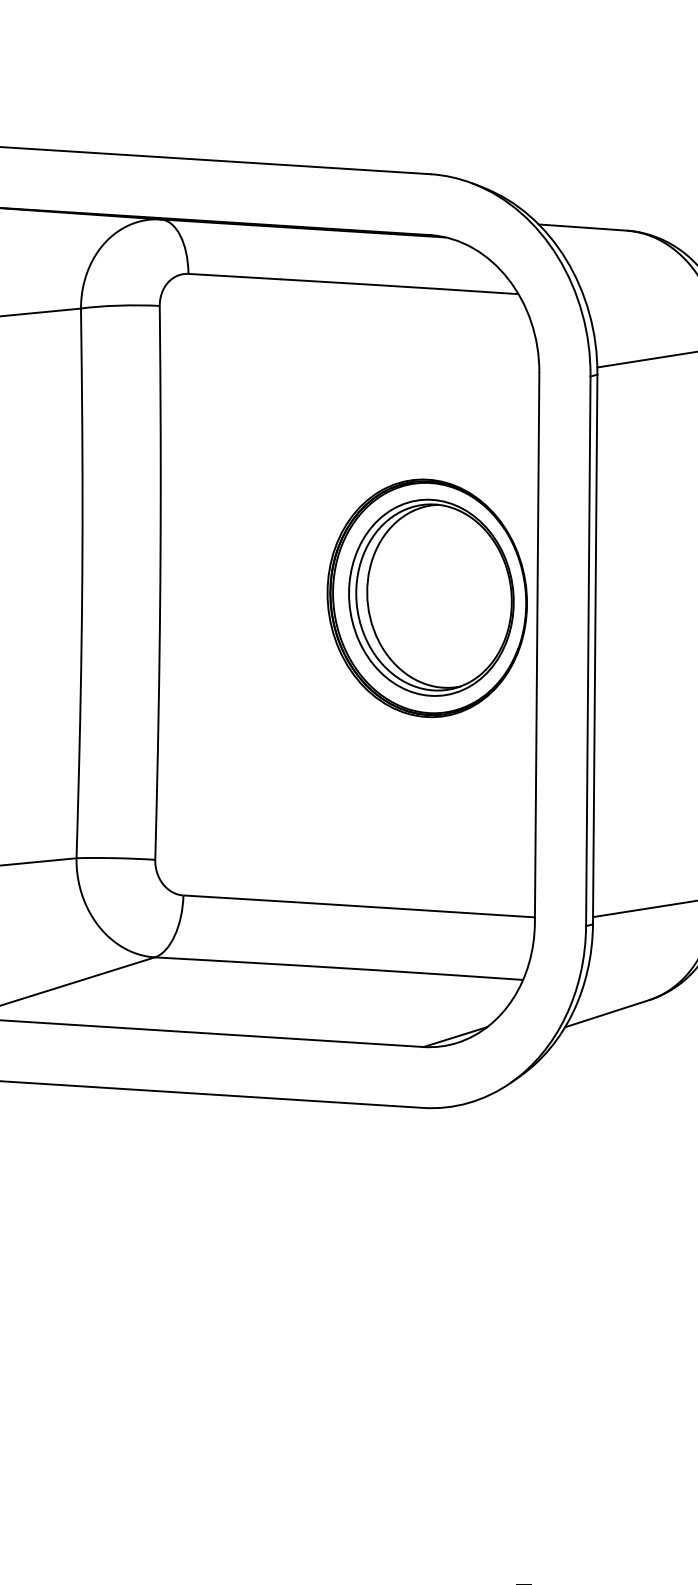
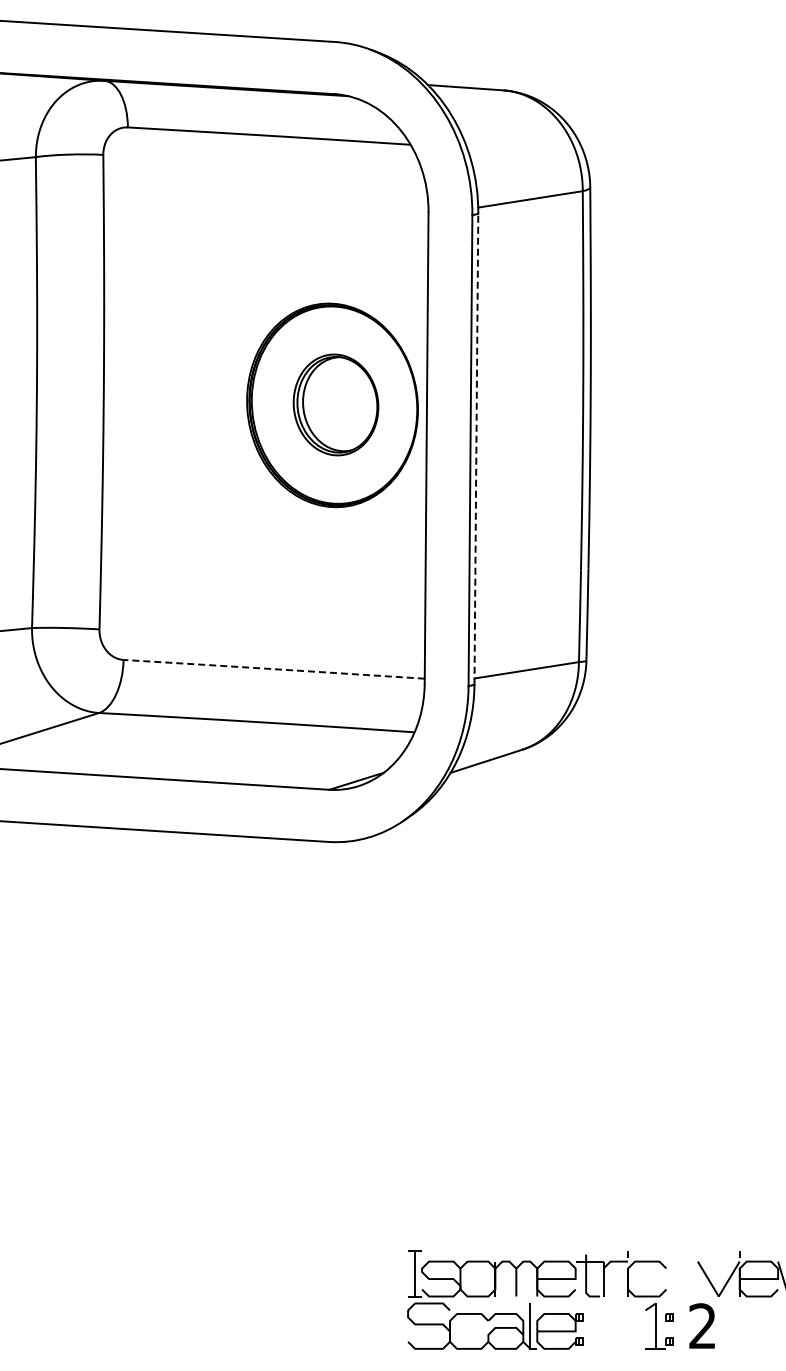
part: (430, 597) -> (335, 404), size x0.6
line: (595, 648) -> (476, 448), solid -> dashed
line: (359, 906) -> (274, 669), solid -> dashed

